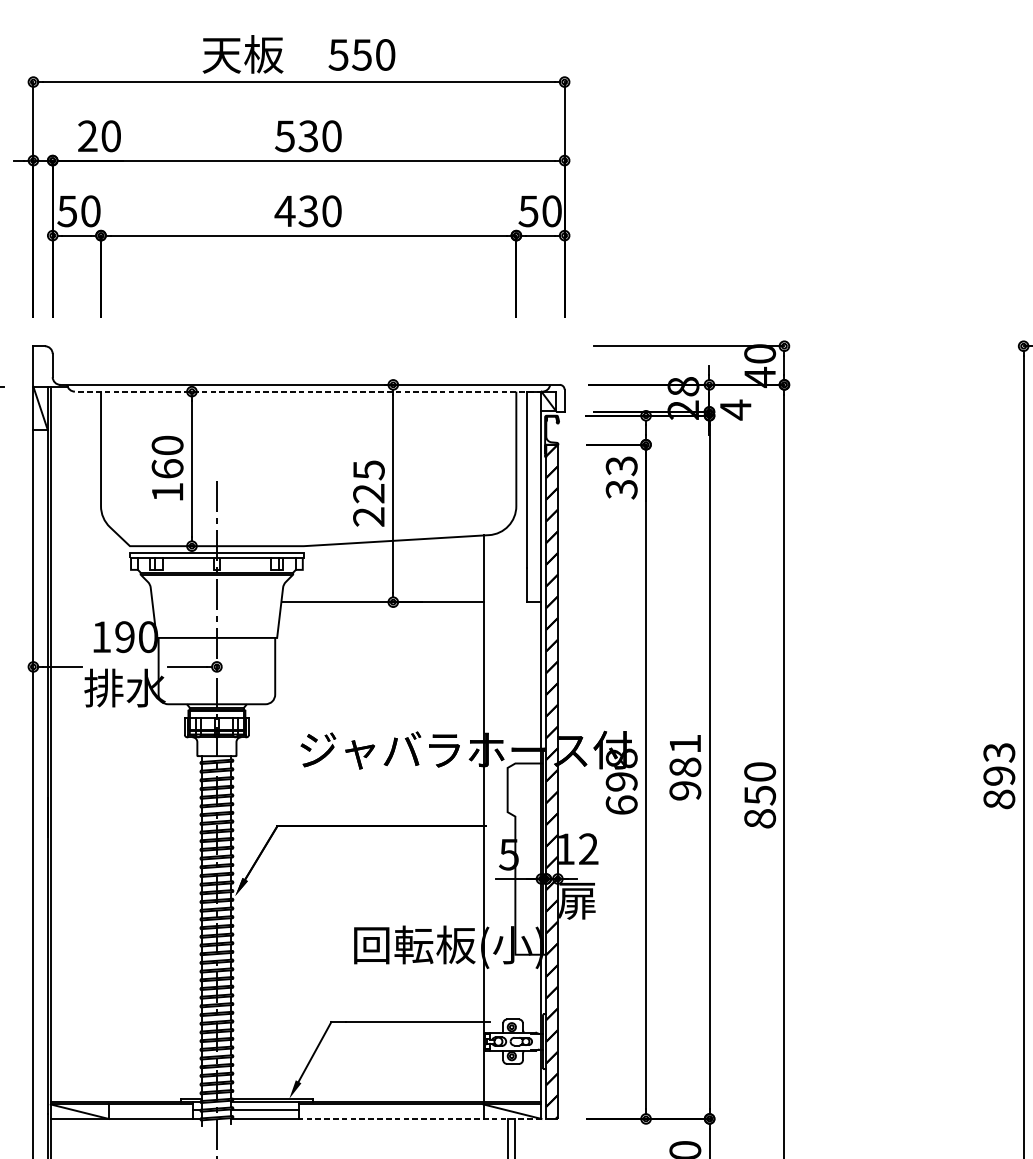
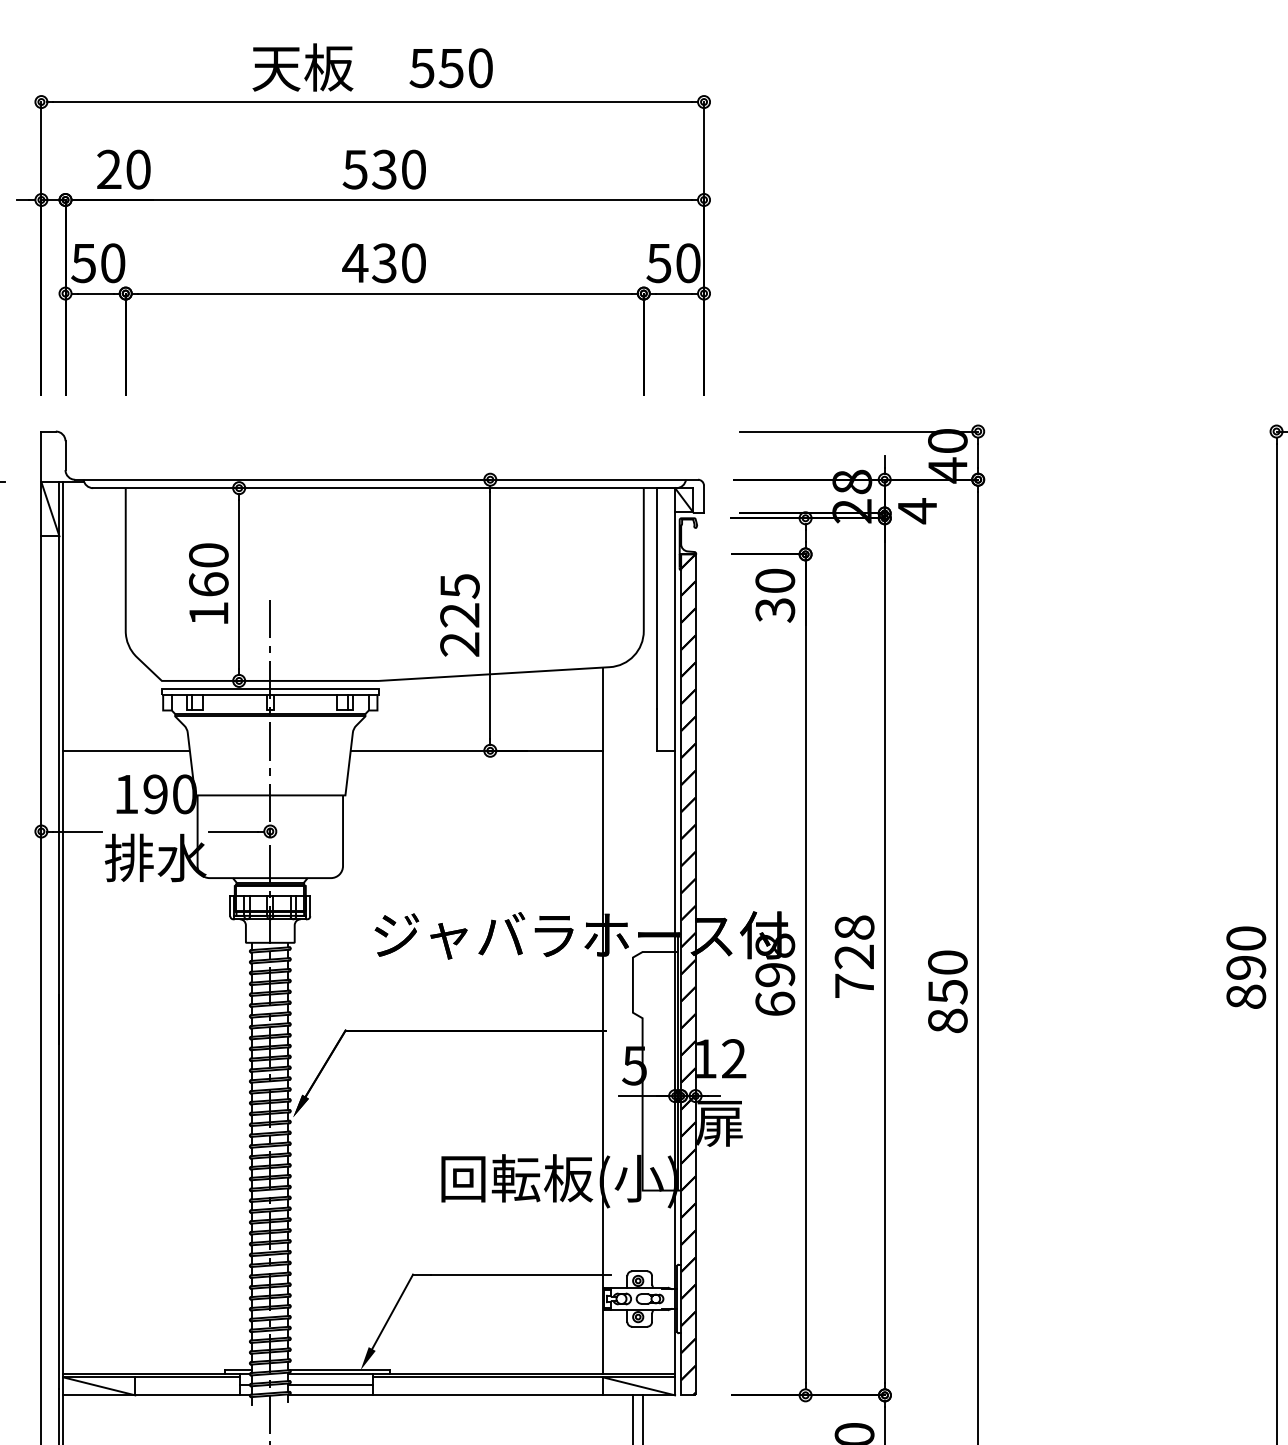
line: (308, 391) -> (384, 488), dashed -> solid
text: (621, 465) -> (775, 580), 33 -> 30
line: (101, 601) -> (126, 750), added
text: (999, 752) -> (1246, 938), 893 -> 890
text: (685, 767) -> (854, 956), 981 -> 728
line: (419, 1119) -> (523, 1395), dashed -> solid

